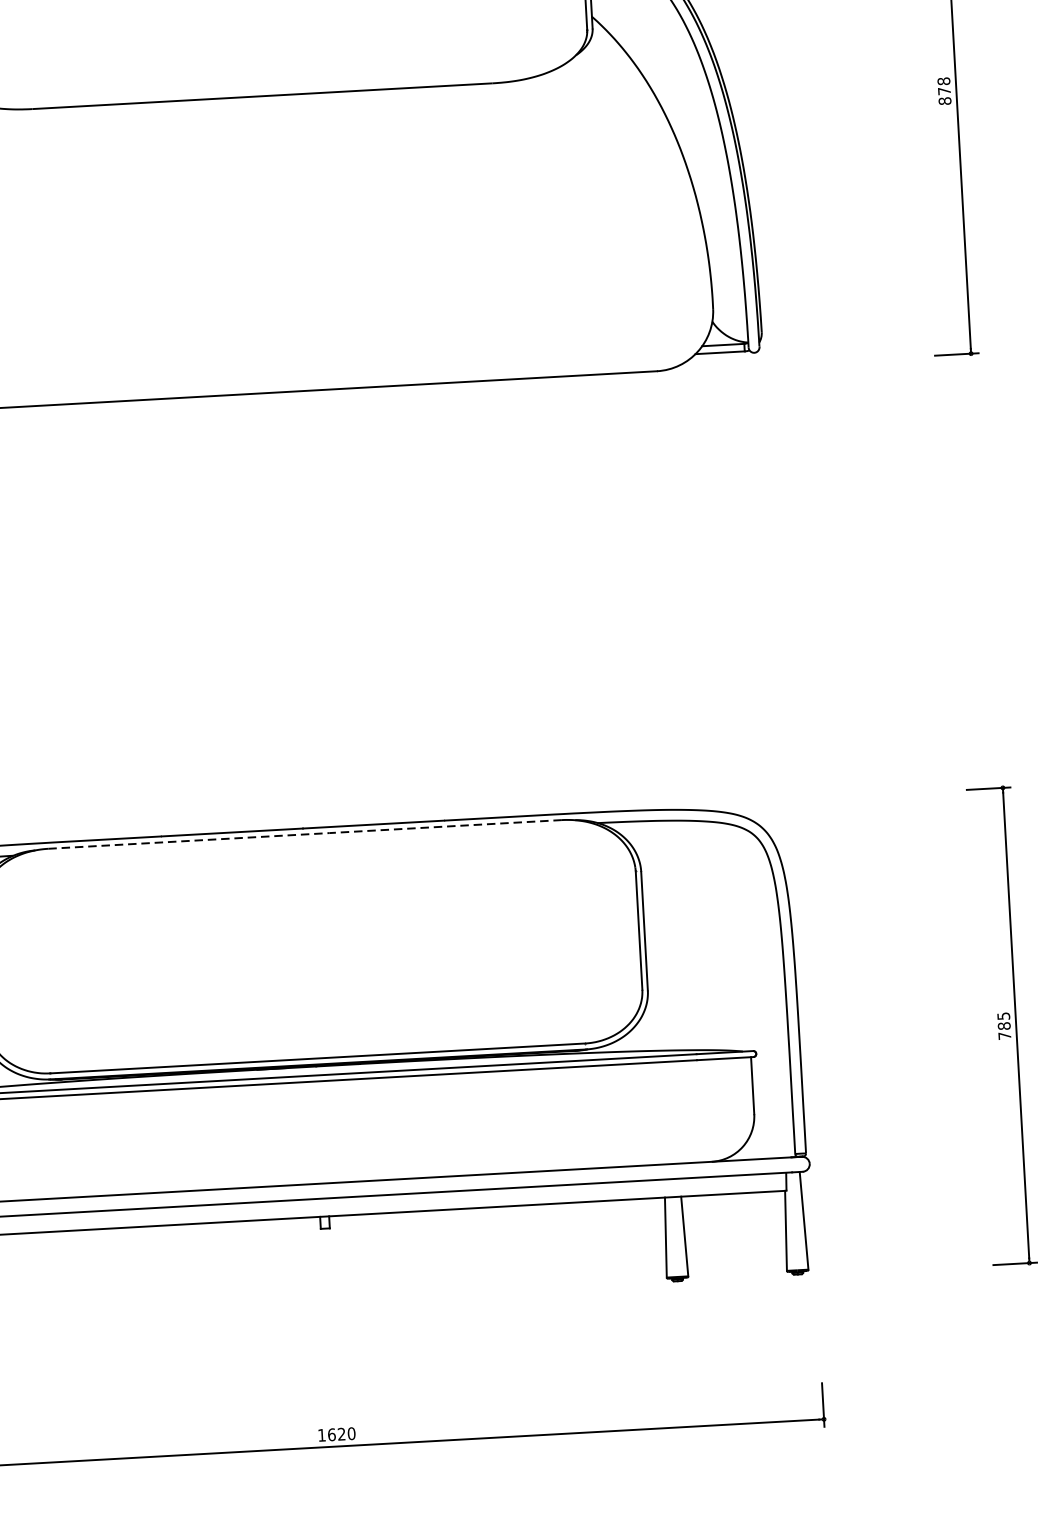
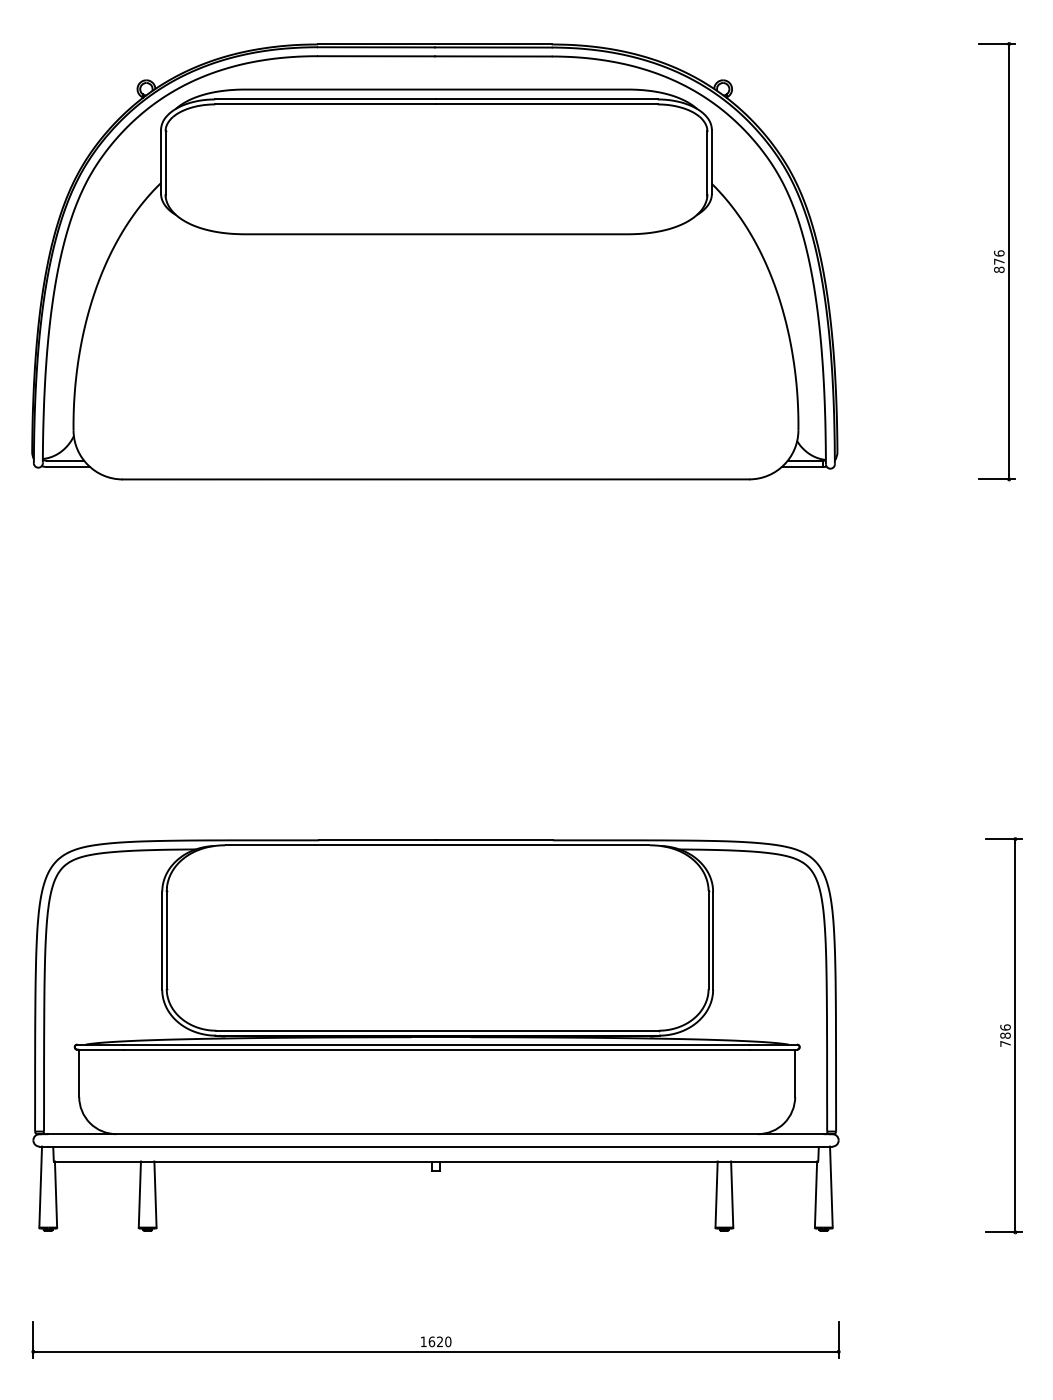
text: (944, 81) -> (999, 253), 878 -> 876
line: (305, 834) -> (437, 845), dashed -> solid
text: (1003, 1016) -> (1005, 1027), 785 -> 786

